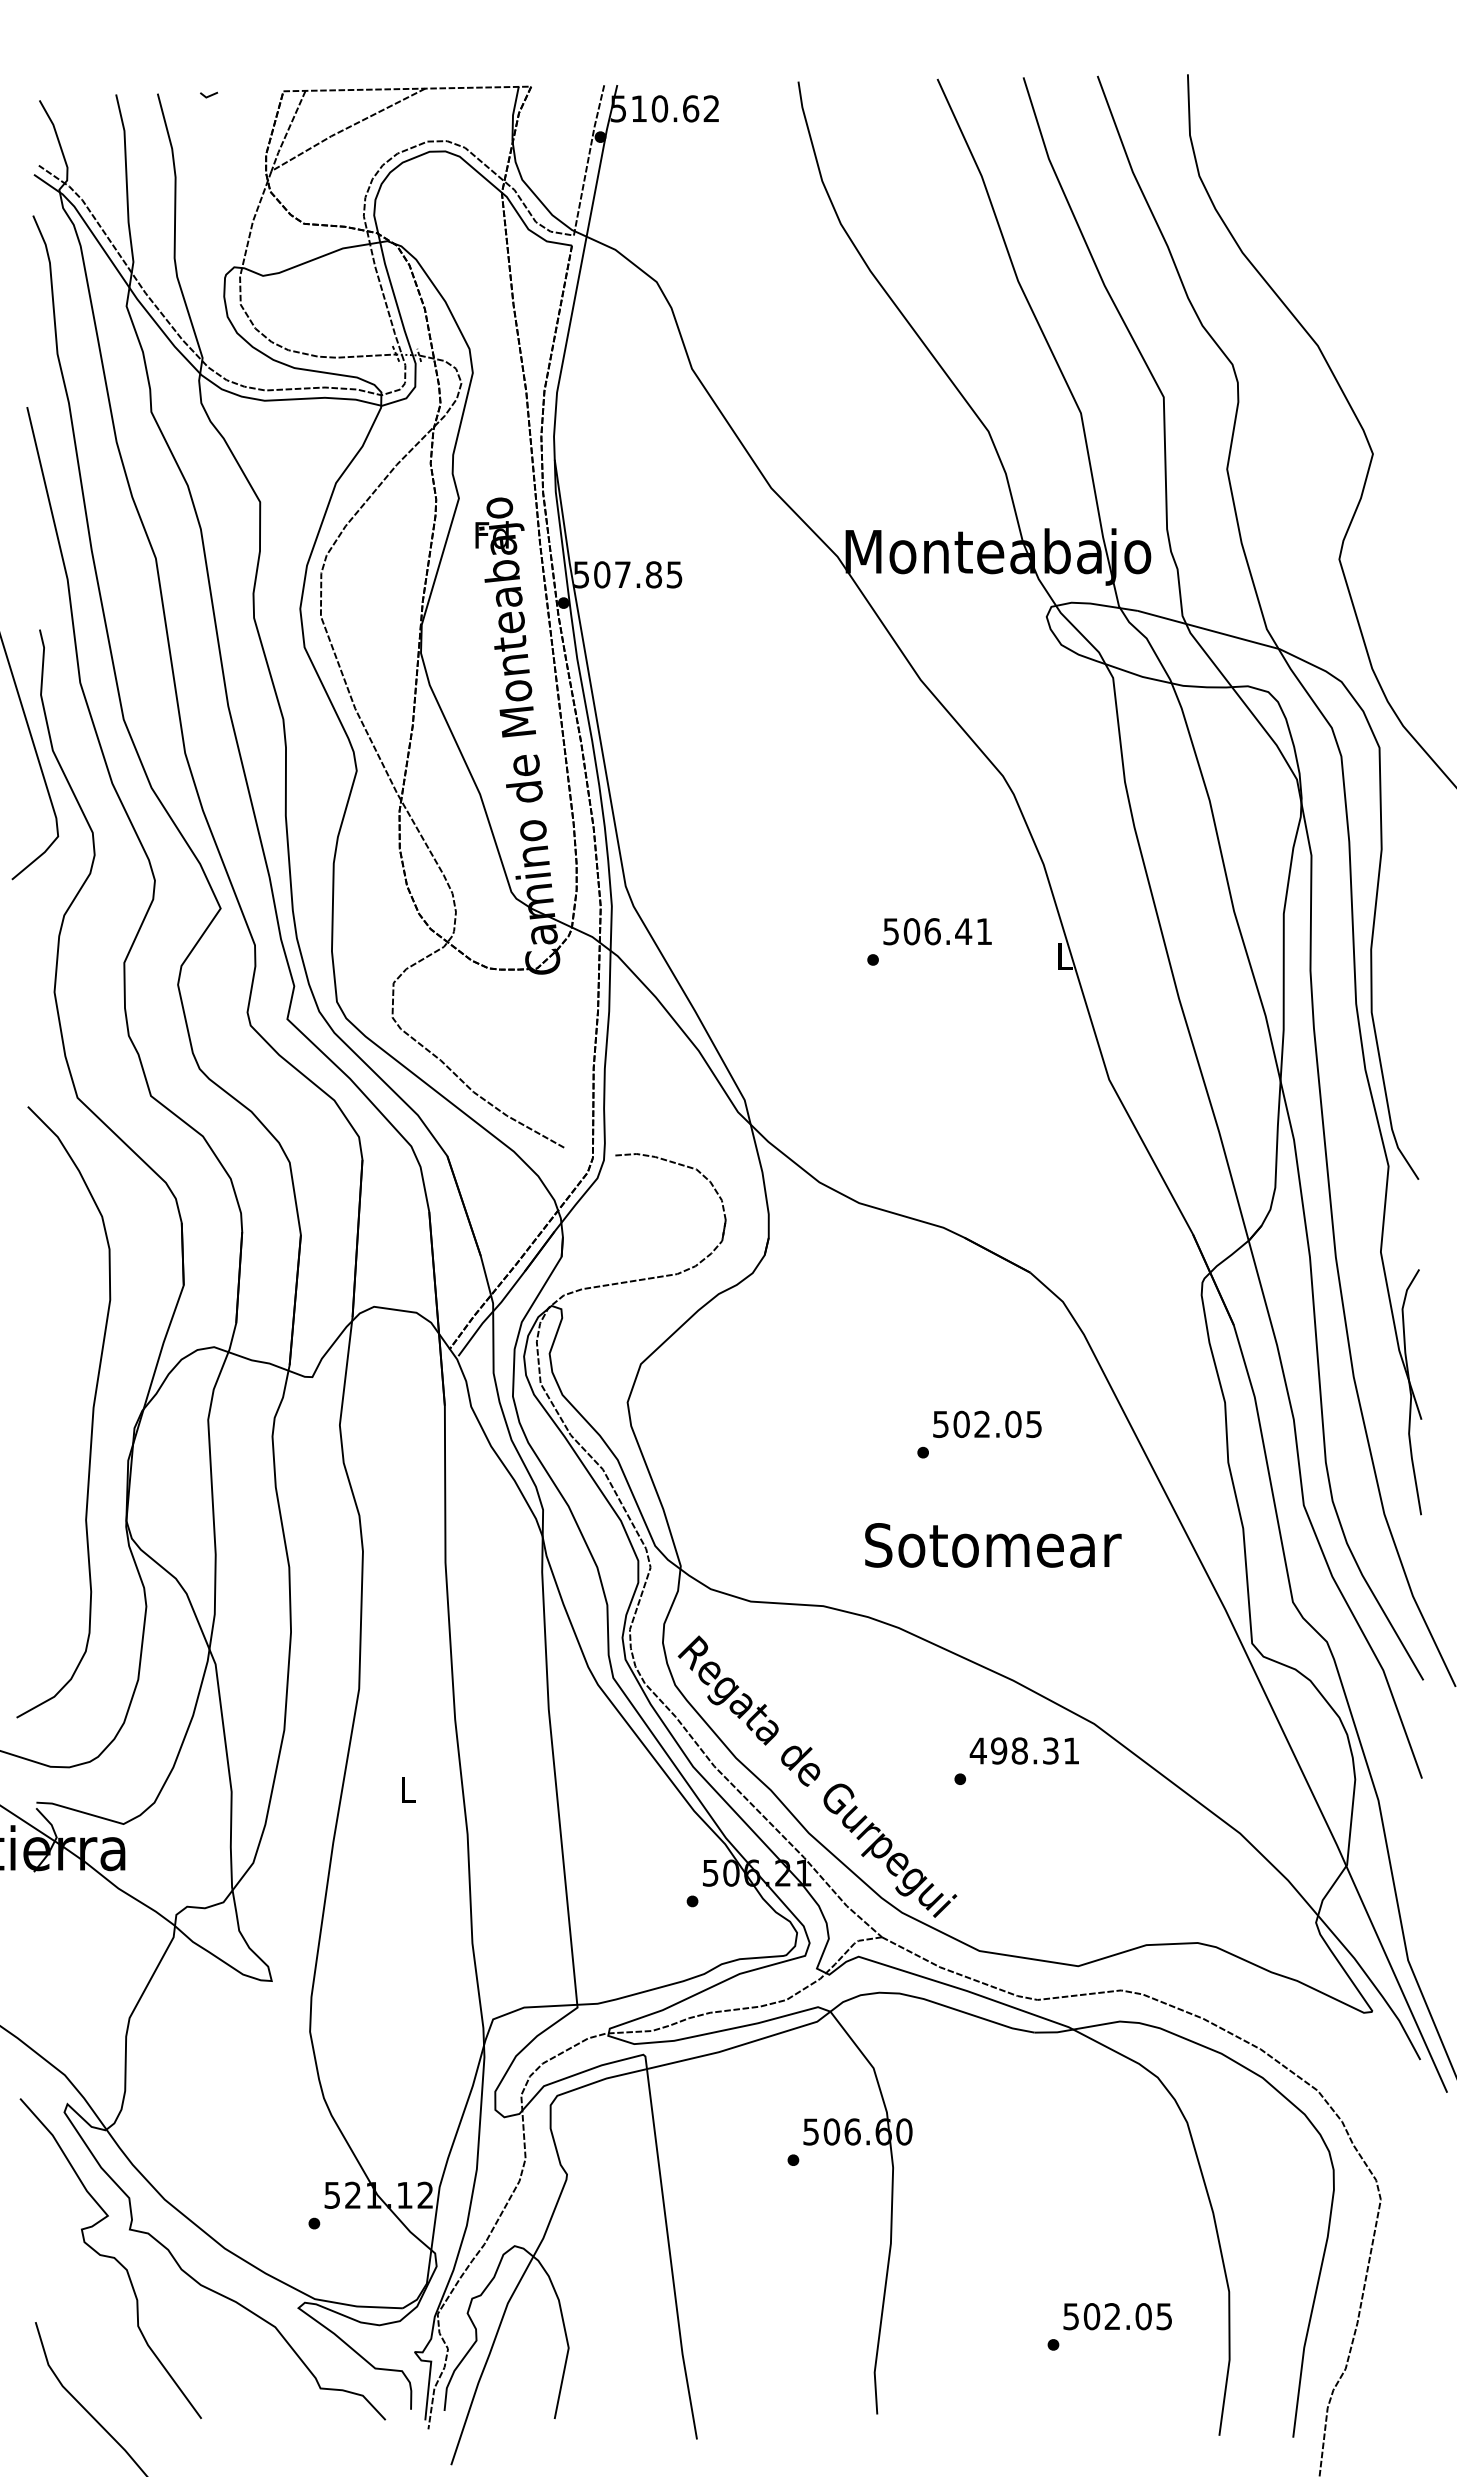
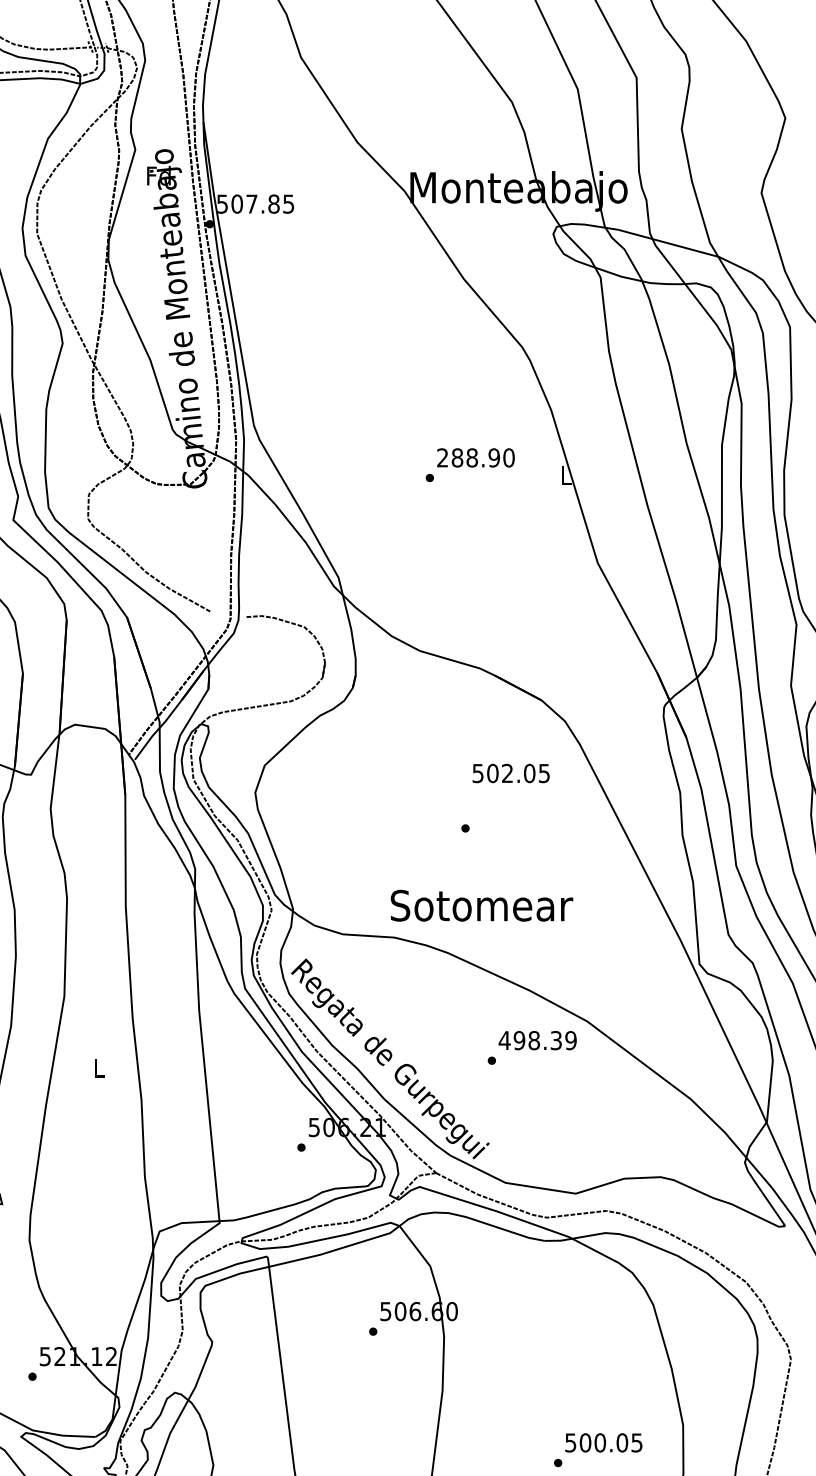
text: (937, 931) -> (475, 457), 506.41 -> 288.90
text: (987, 1423) -> (511, 772), moved
text: (993, 1545) -> (482, 905), moved
text: (1071, 1750) -> (570, 1040), 498.31 -> 498.39
text: (1112, 2316) -> (600, 1442), 502.05 -> 500.05

